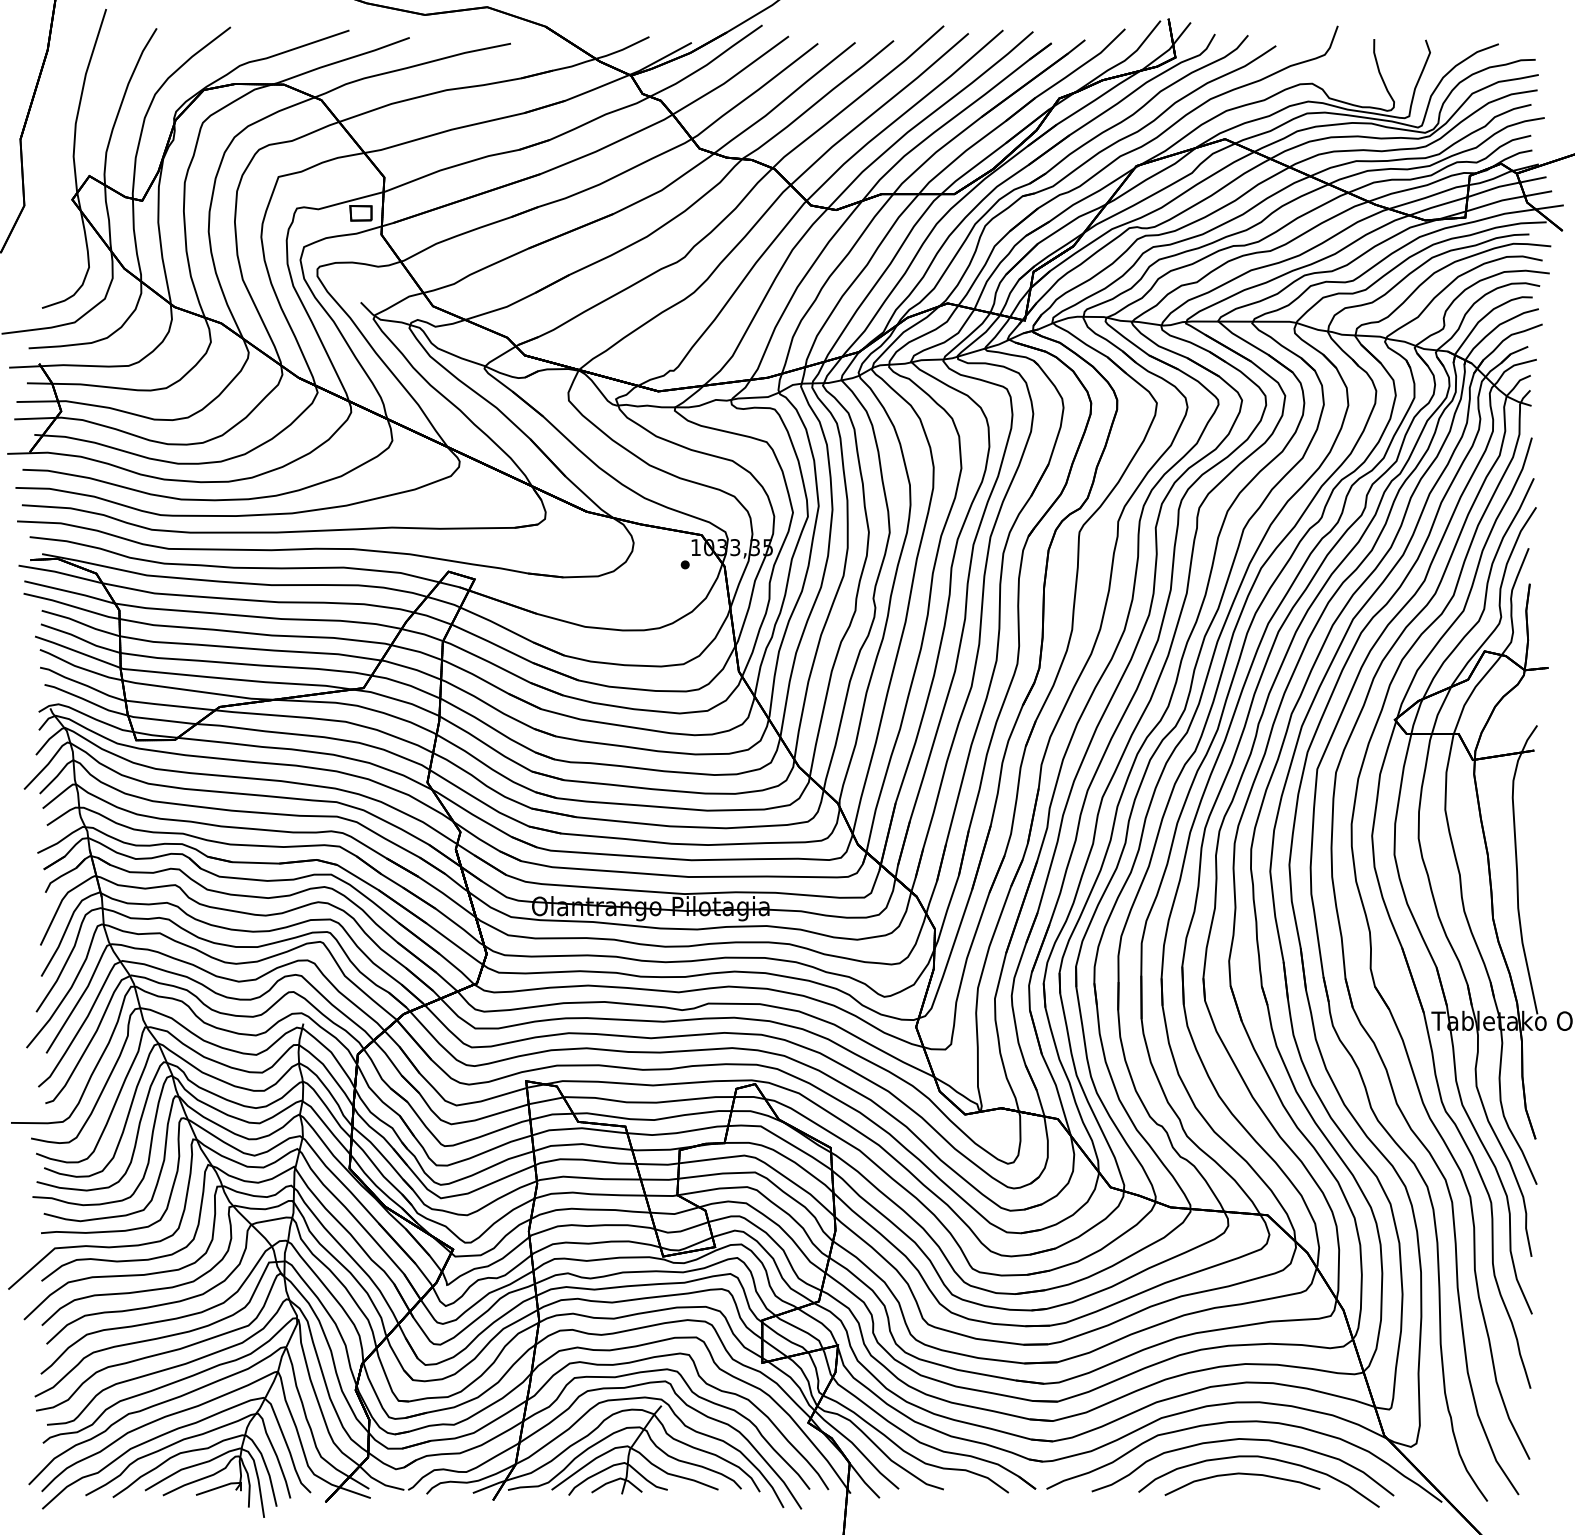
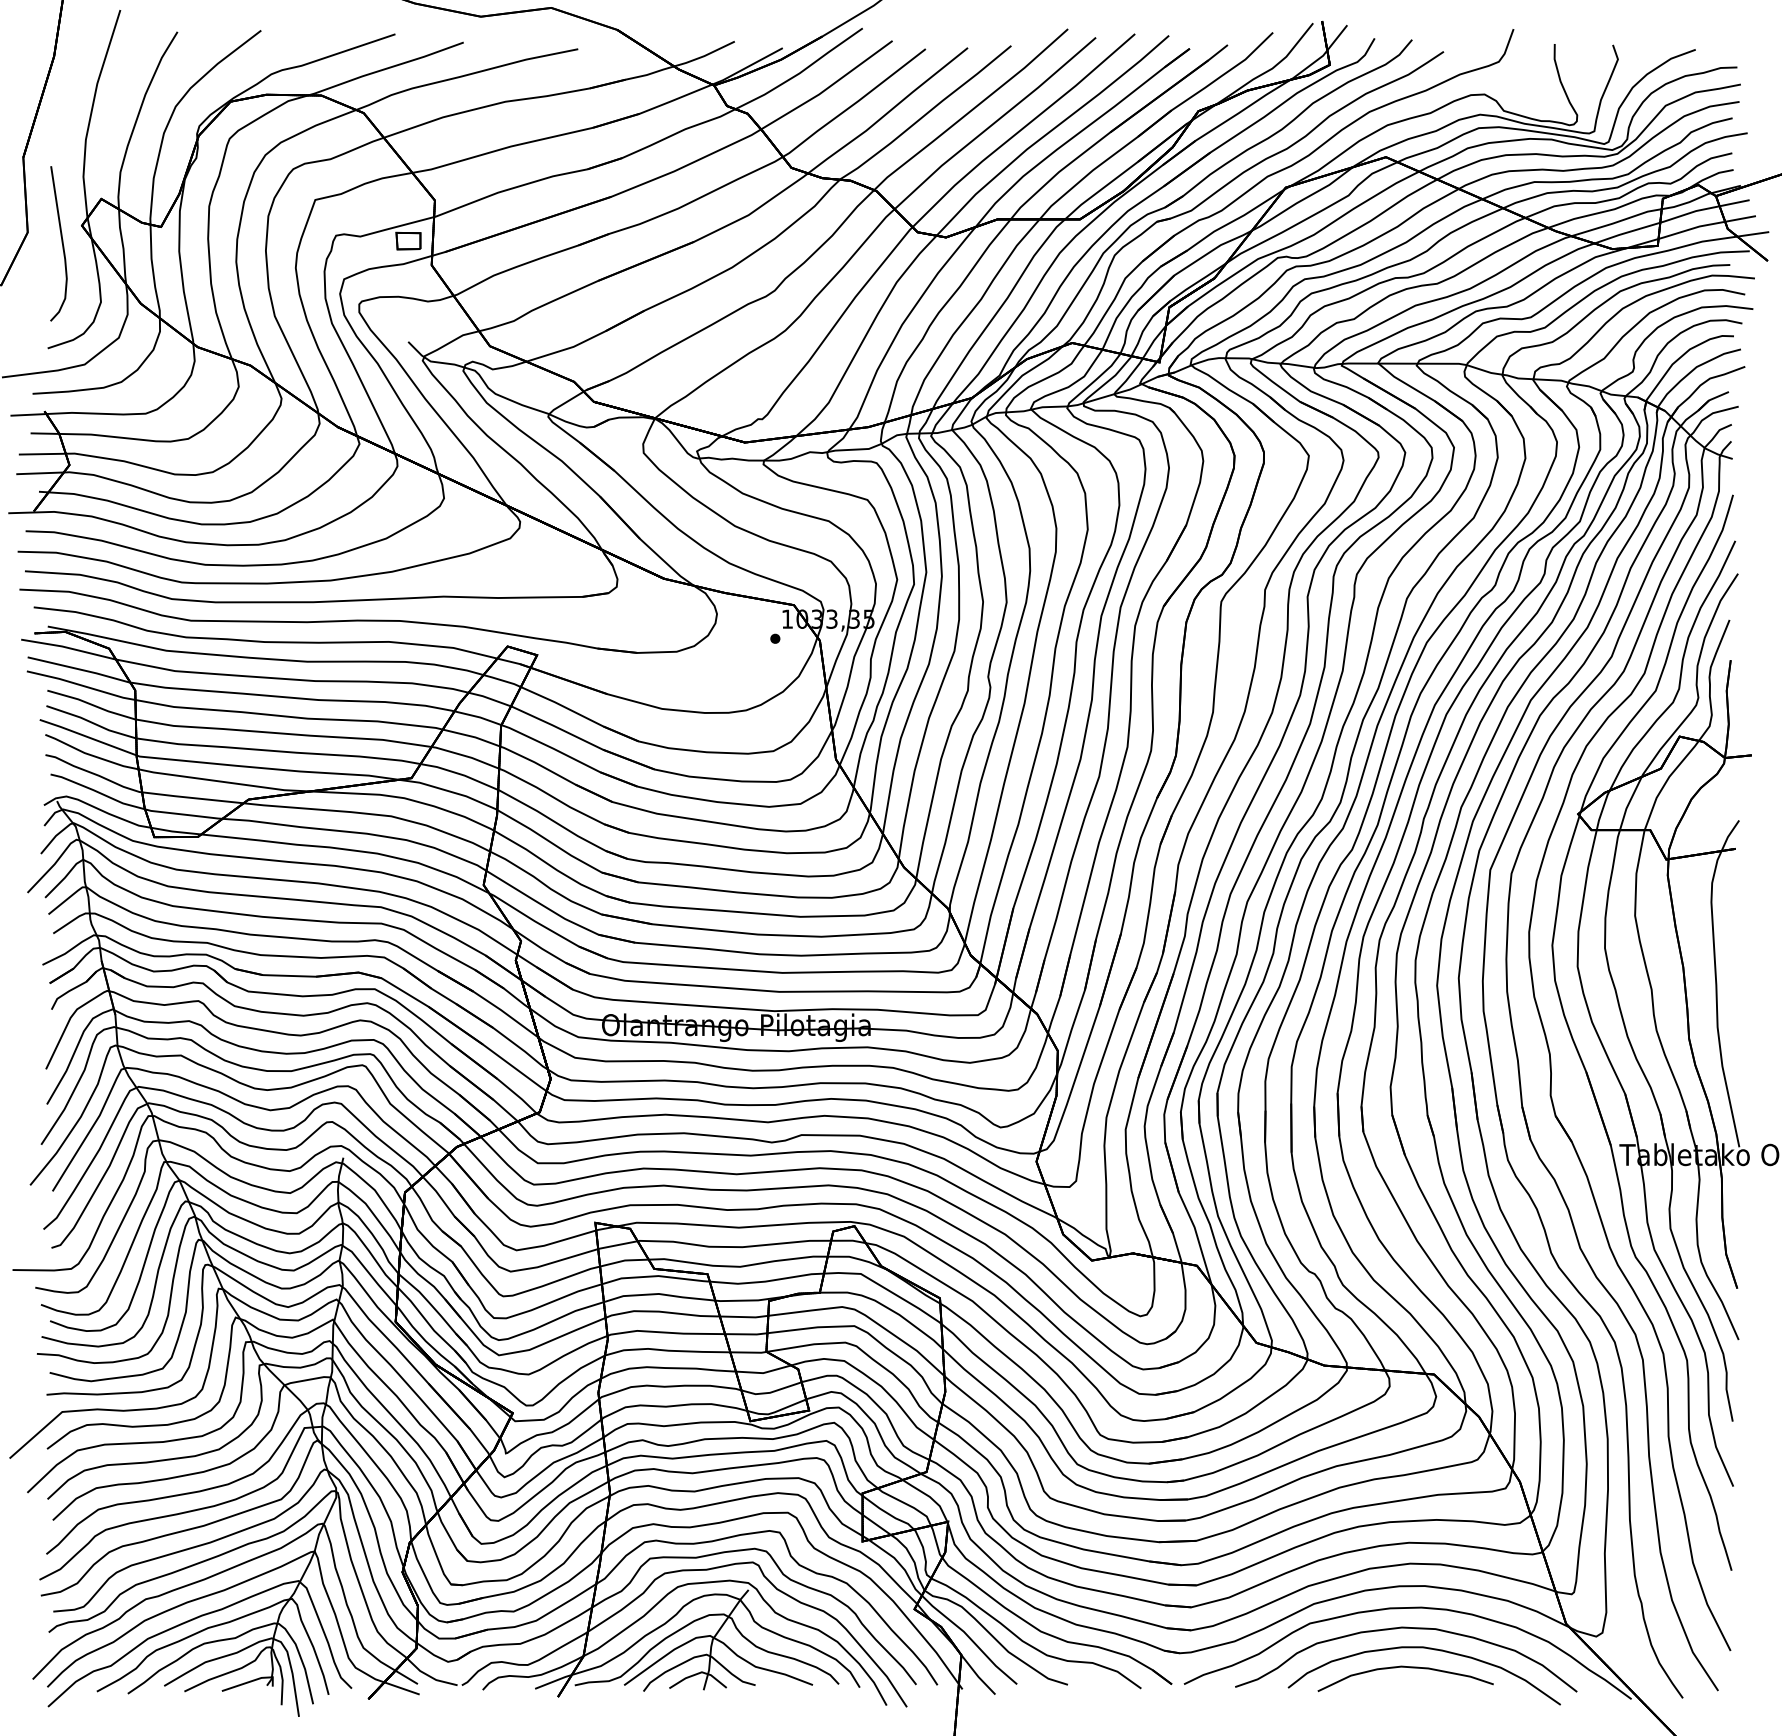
curve: (54, 215) -> (61, 243), added

